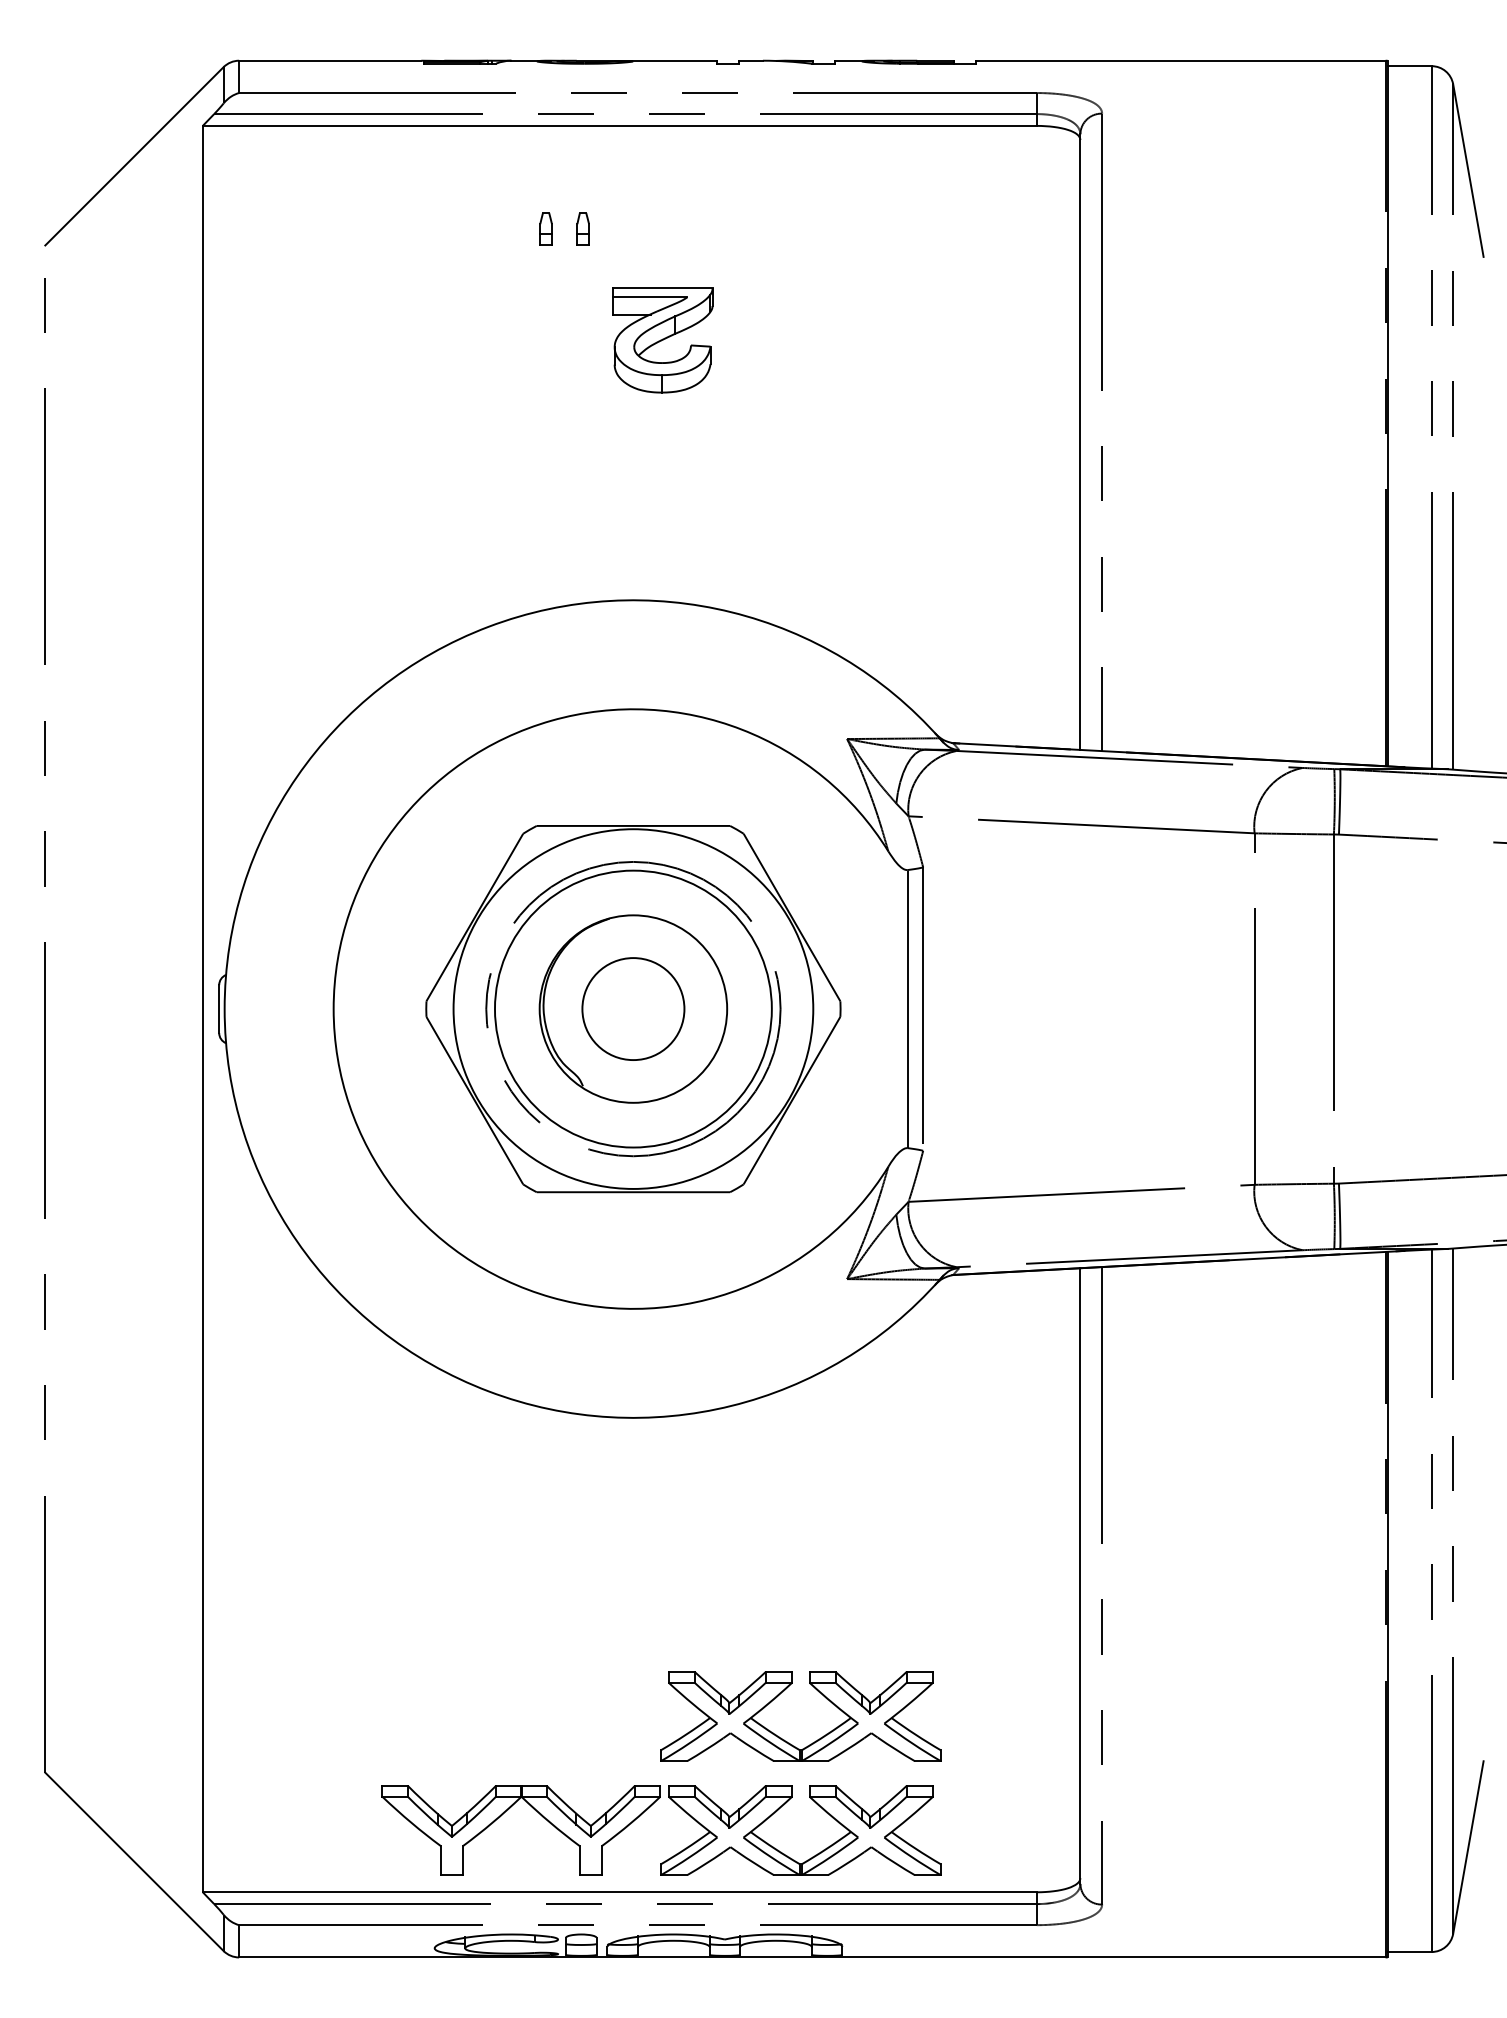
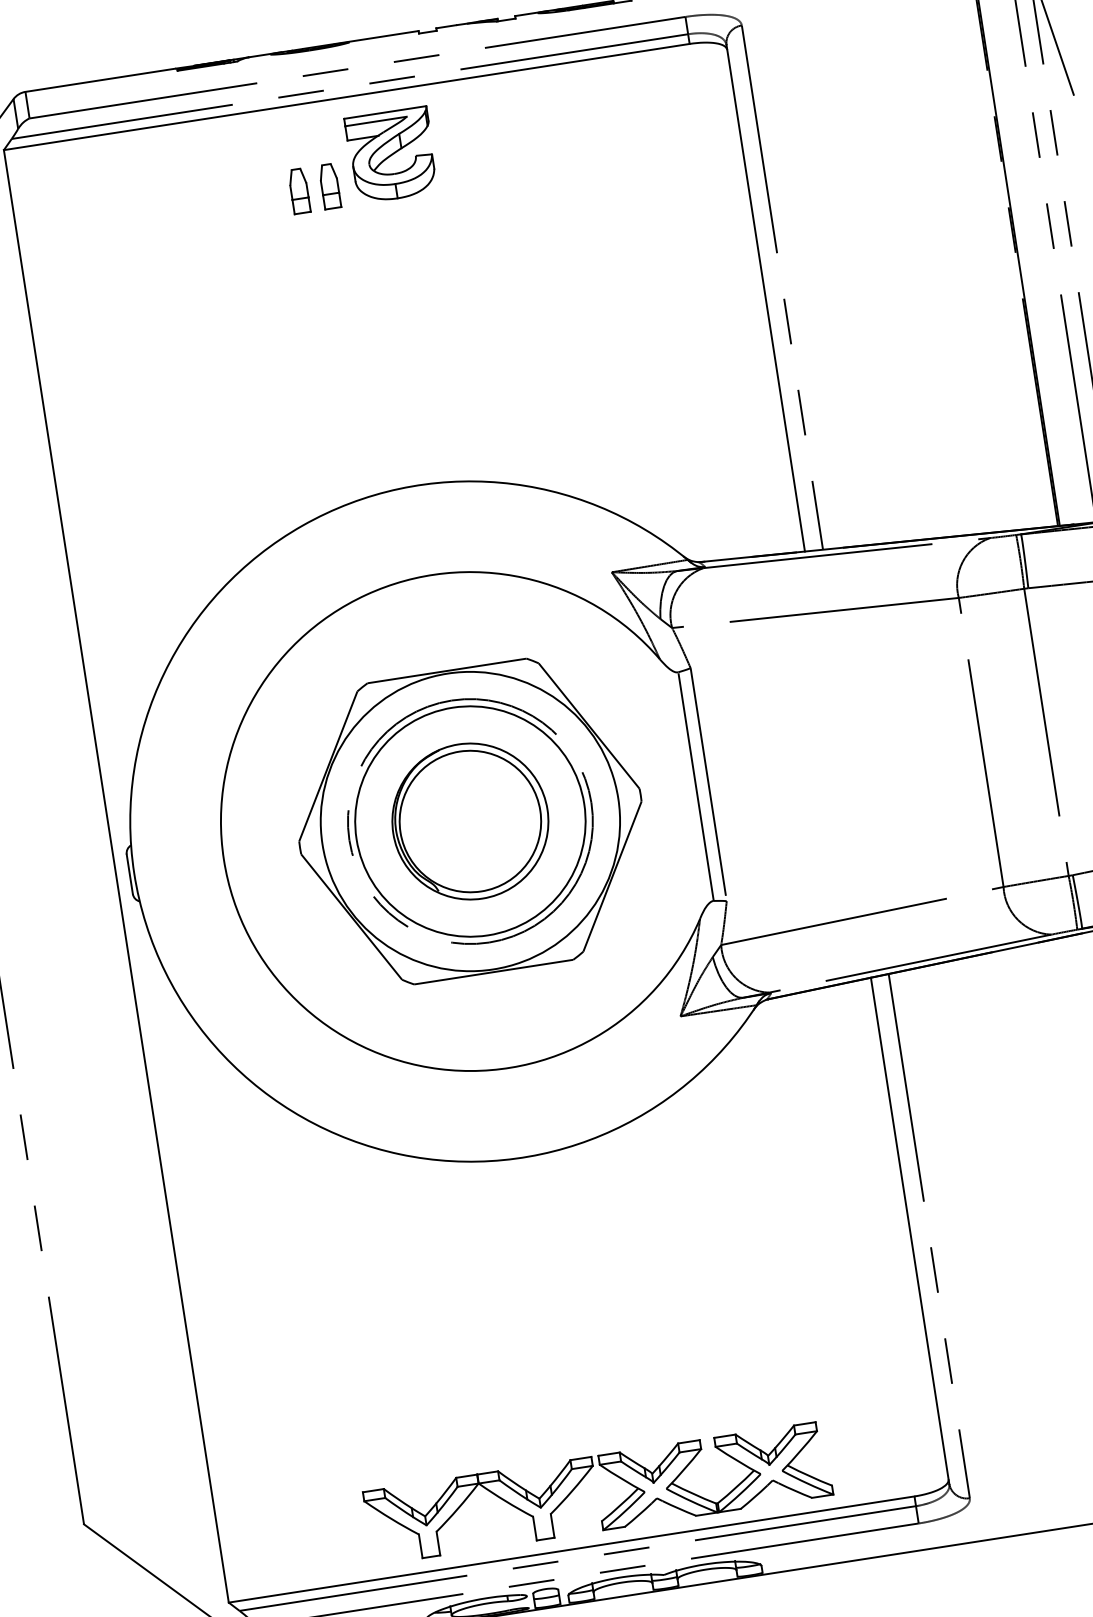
part: (545, 228) -> (298, 190), size x1.67
part: (582, 228) -> (329, 186), size x1.67
part: (662, 340) -> (391, 155), moved
circle: (633, 1009) -> (470, 821), size x1.67
part: (784, 1739) -> (687, 1402), removed

